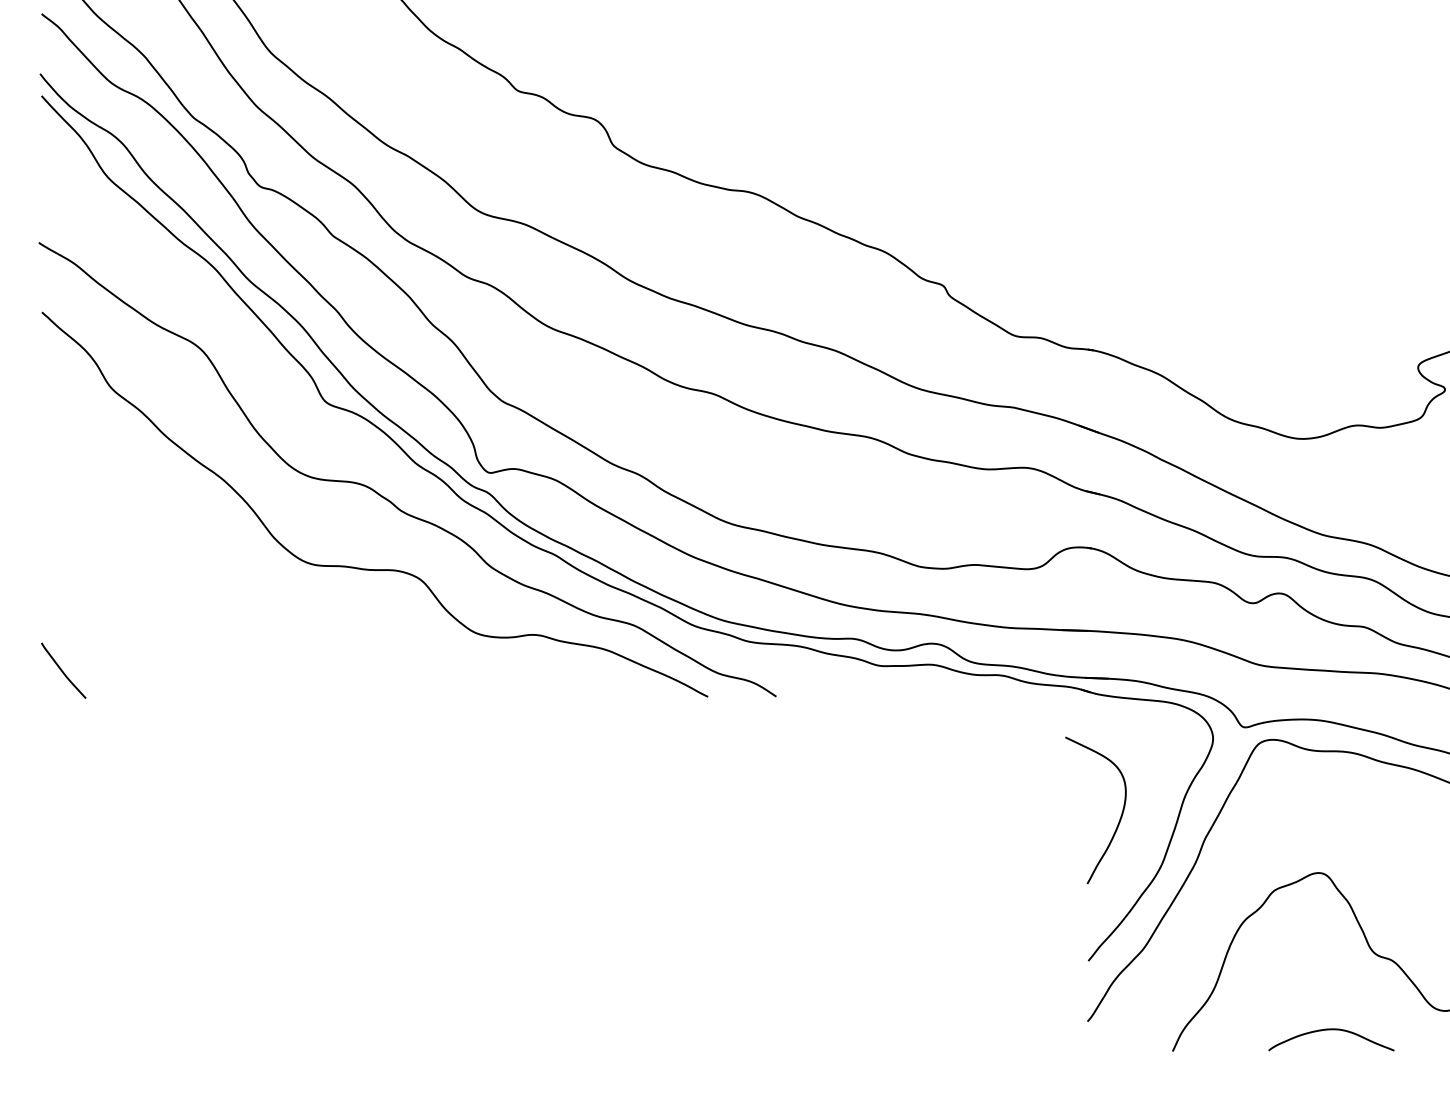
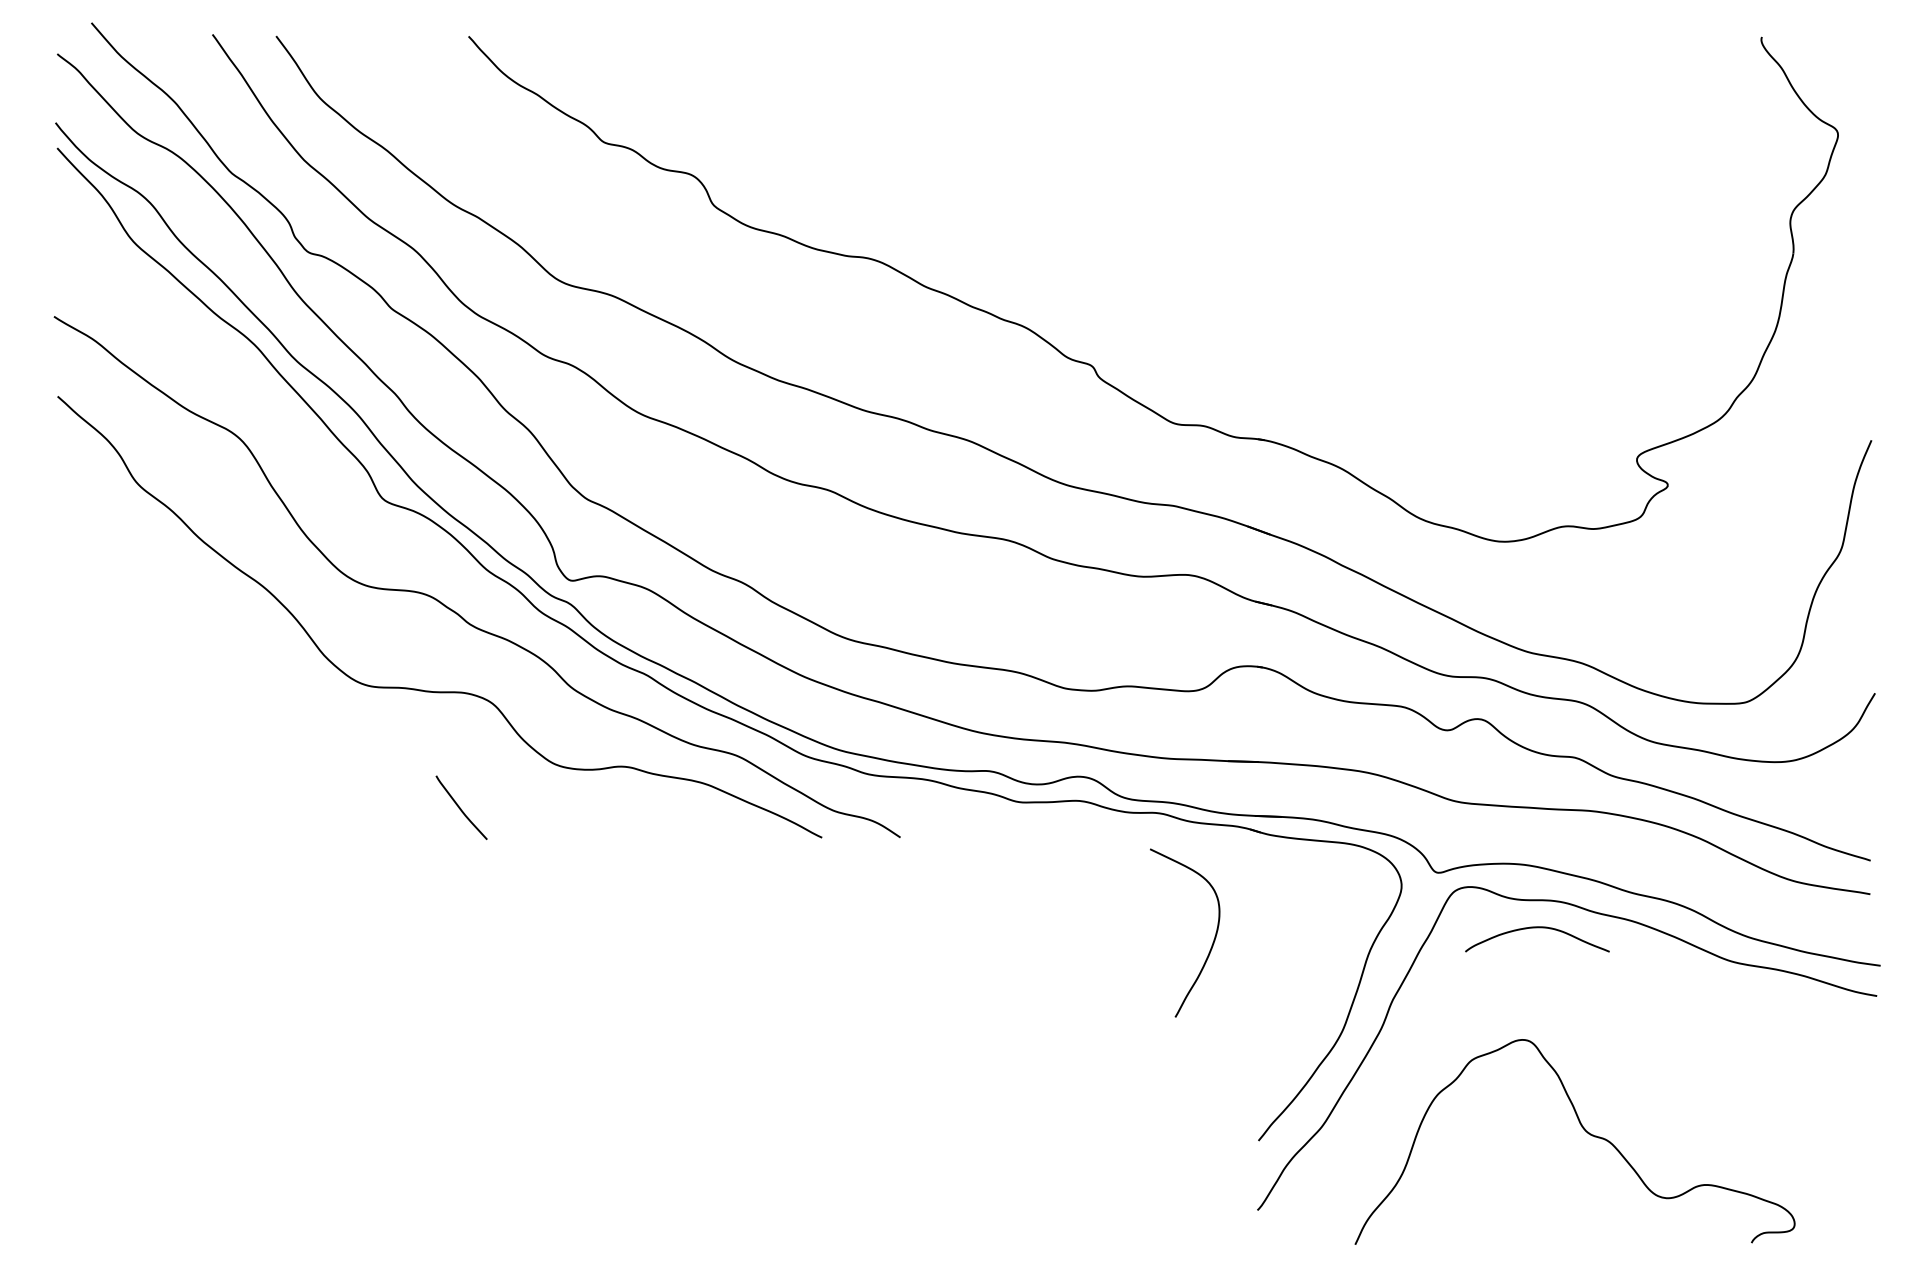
curve: (62, 670) -> (460, 807), moved
curve: (1119, 818) -> (1212, 942), moved
curve: (1331, 1030) -> (1537, 928), moved

